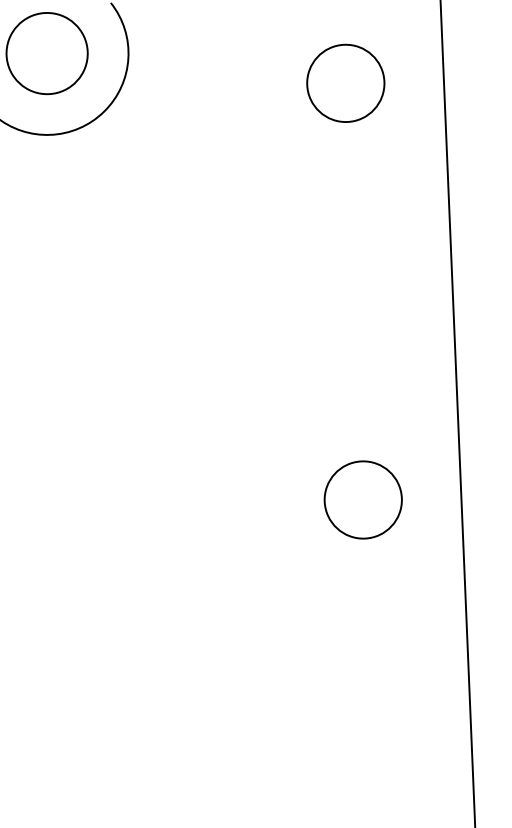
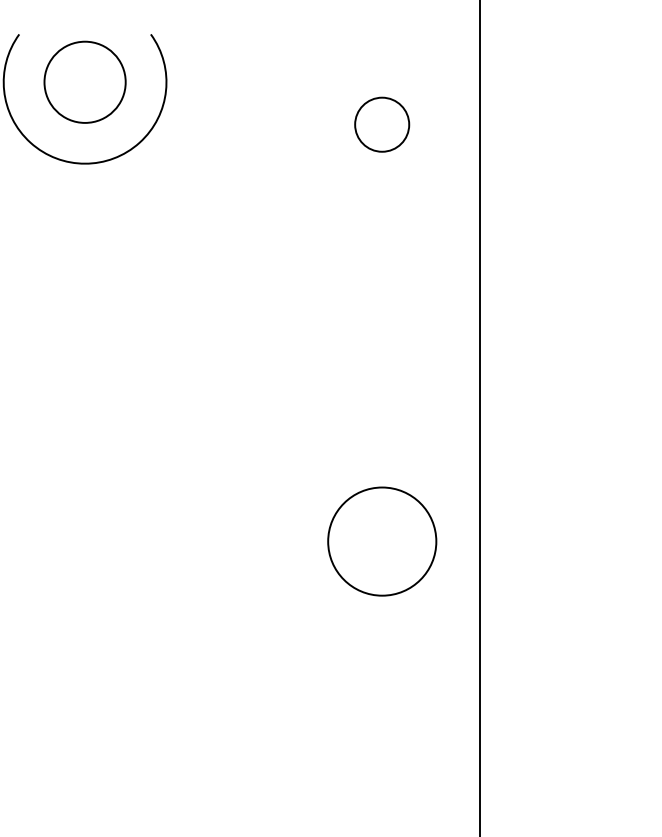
circle: (345, 83) -> (381, 124), size x0.7
circle: (362, 499) -> (381, 541), size x1.4

